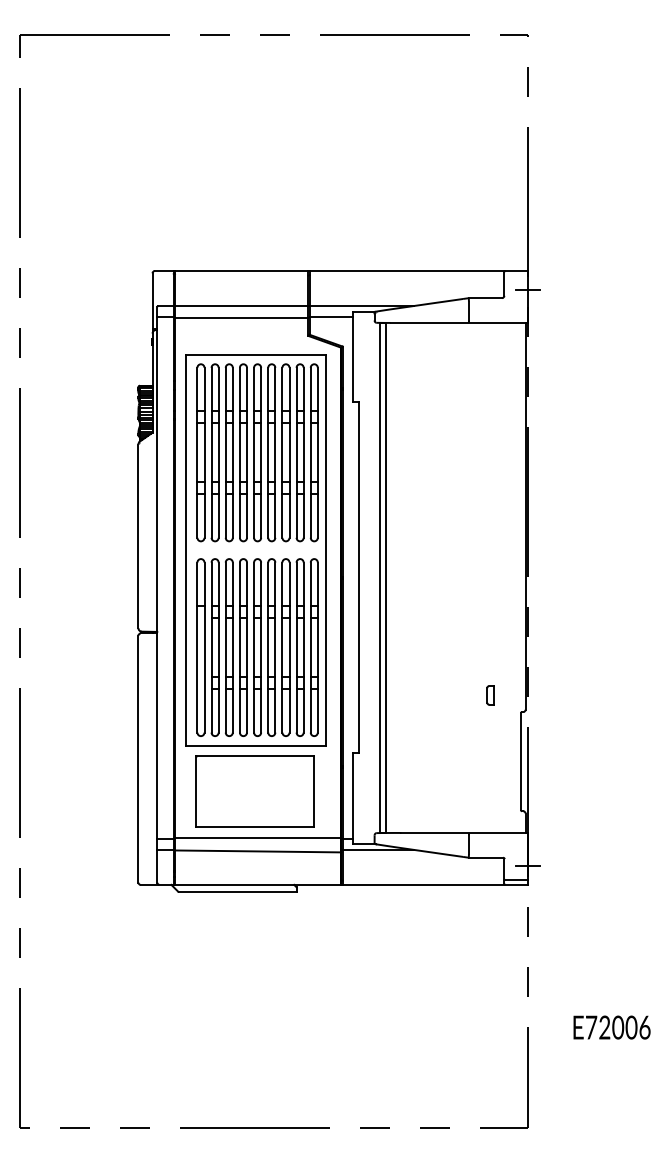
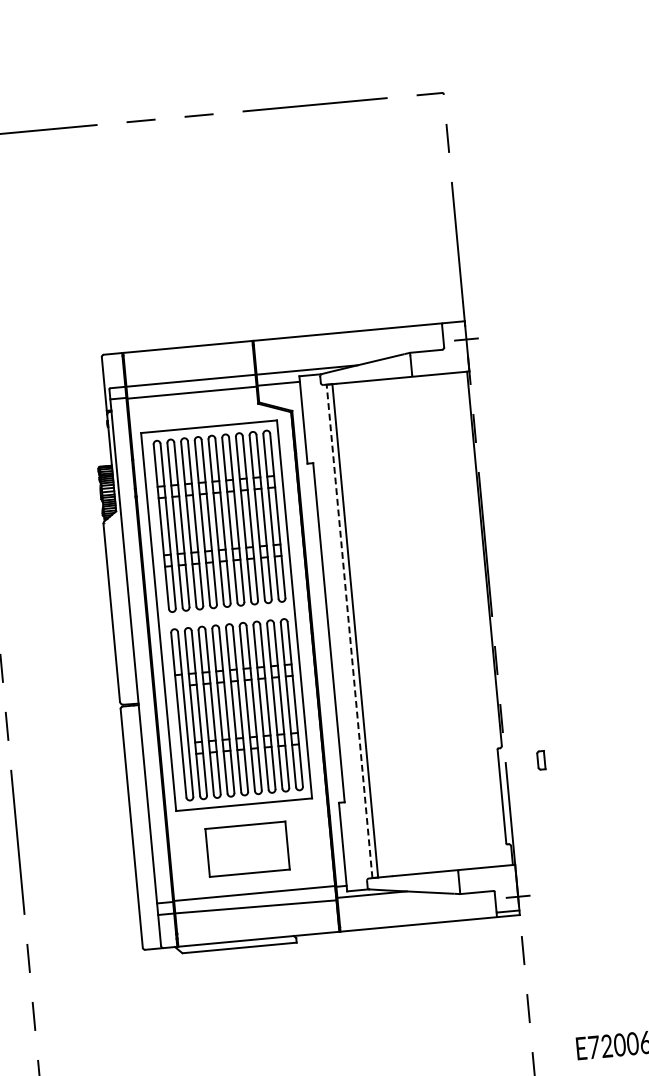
line: (380, 577) -> (349, 630), solid -> dashed
part: (490, 695) -> (541, 760), moved
part: (254, 791) -> (246, 849), size x0.7

